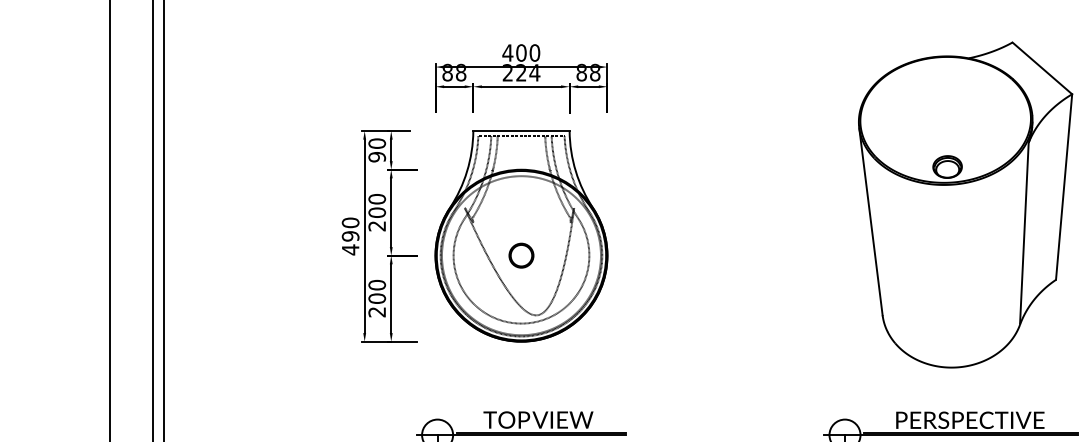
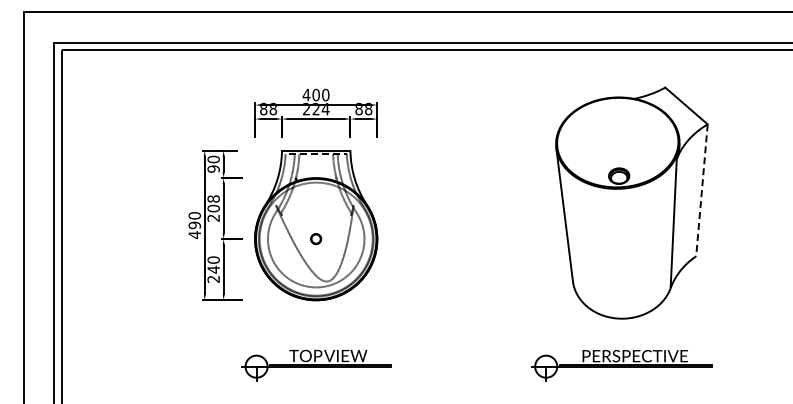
line: (1063, 187) -> (701, 190), solid -> dashed
text: (376, 198) -> (213, 198), 200 -> 208
circle: (520, 254) -> (315, 238), size x0.6
text: (376, 298) -> (213, 269), 200 -> 240

